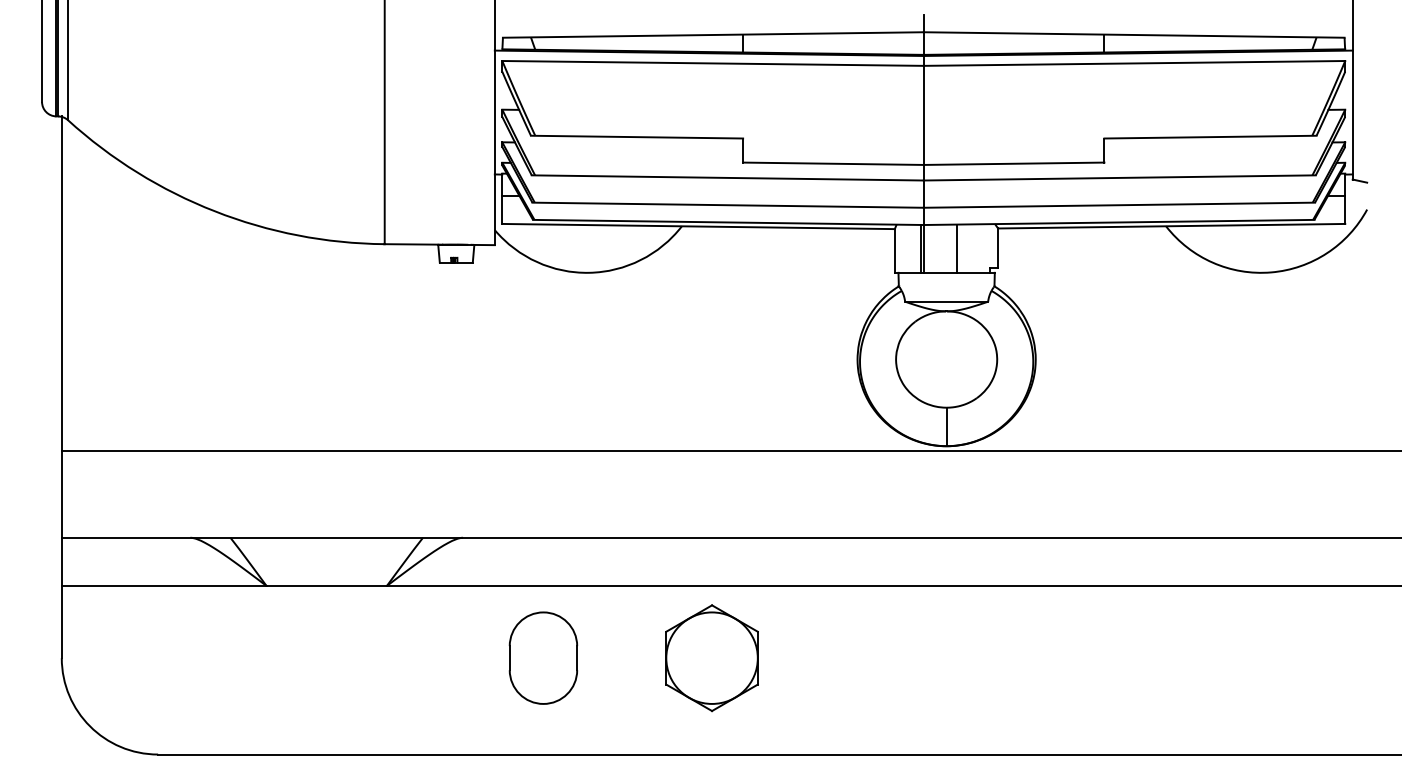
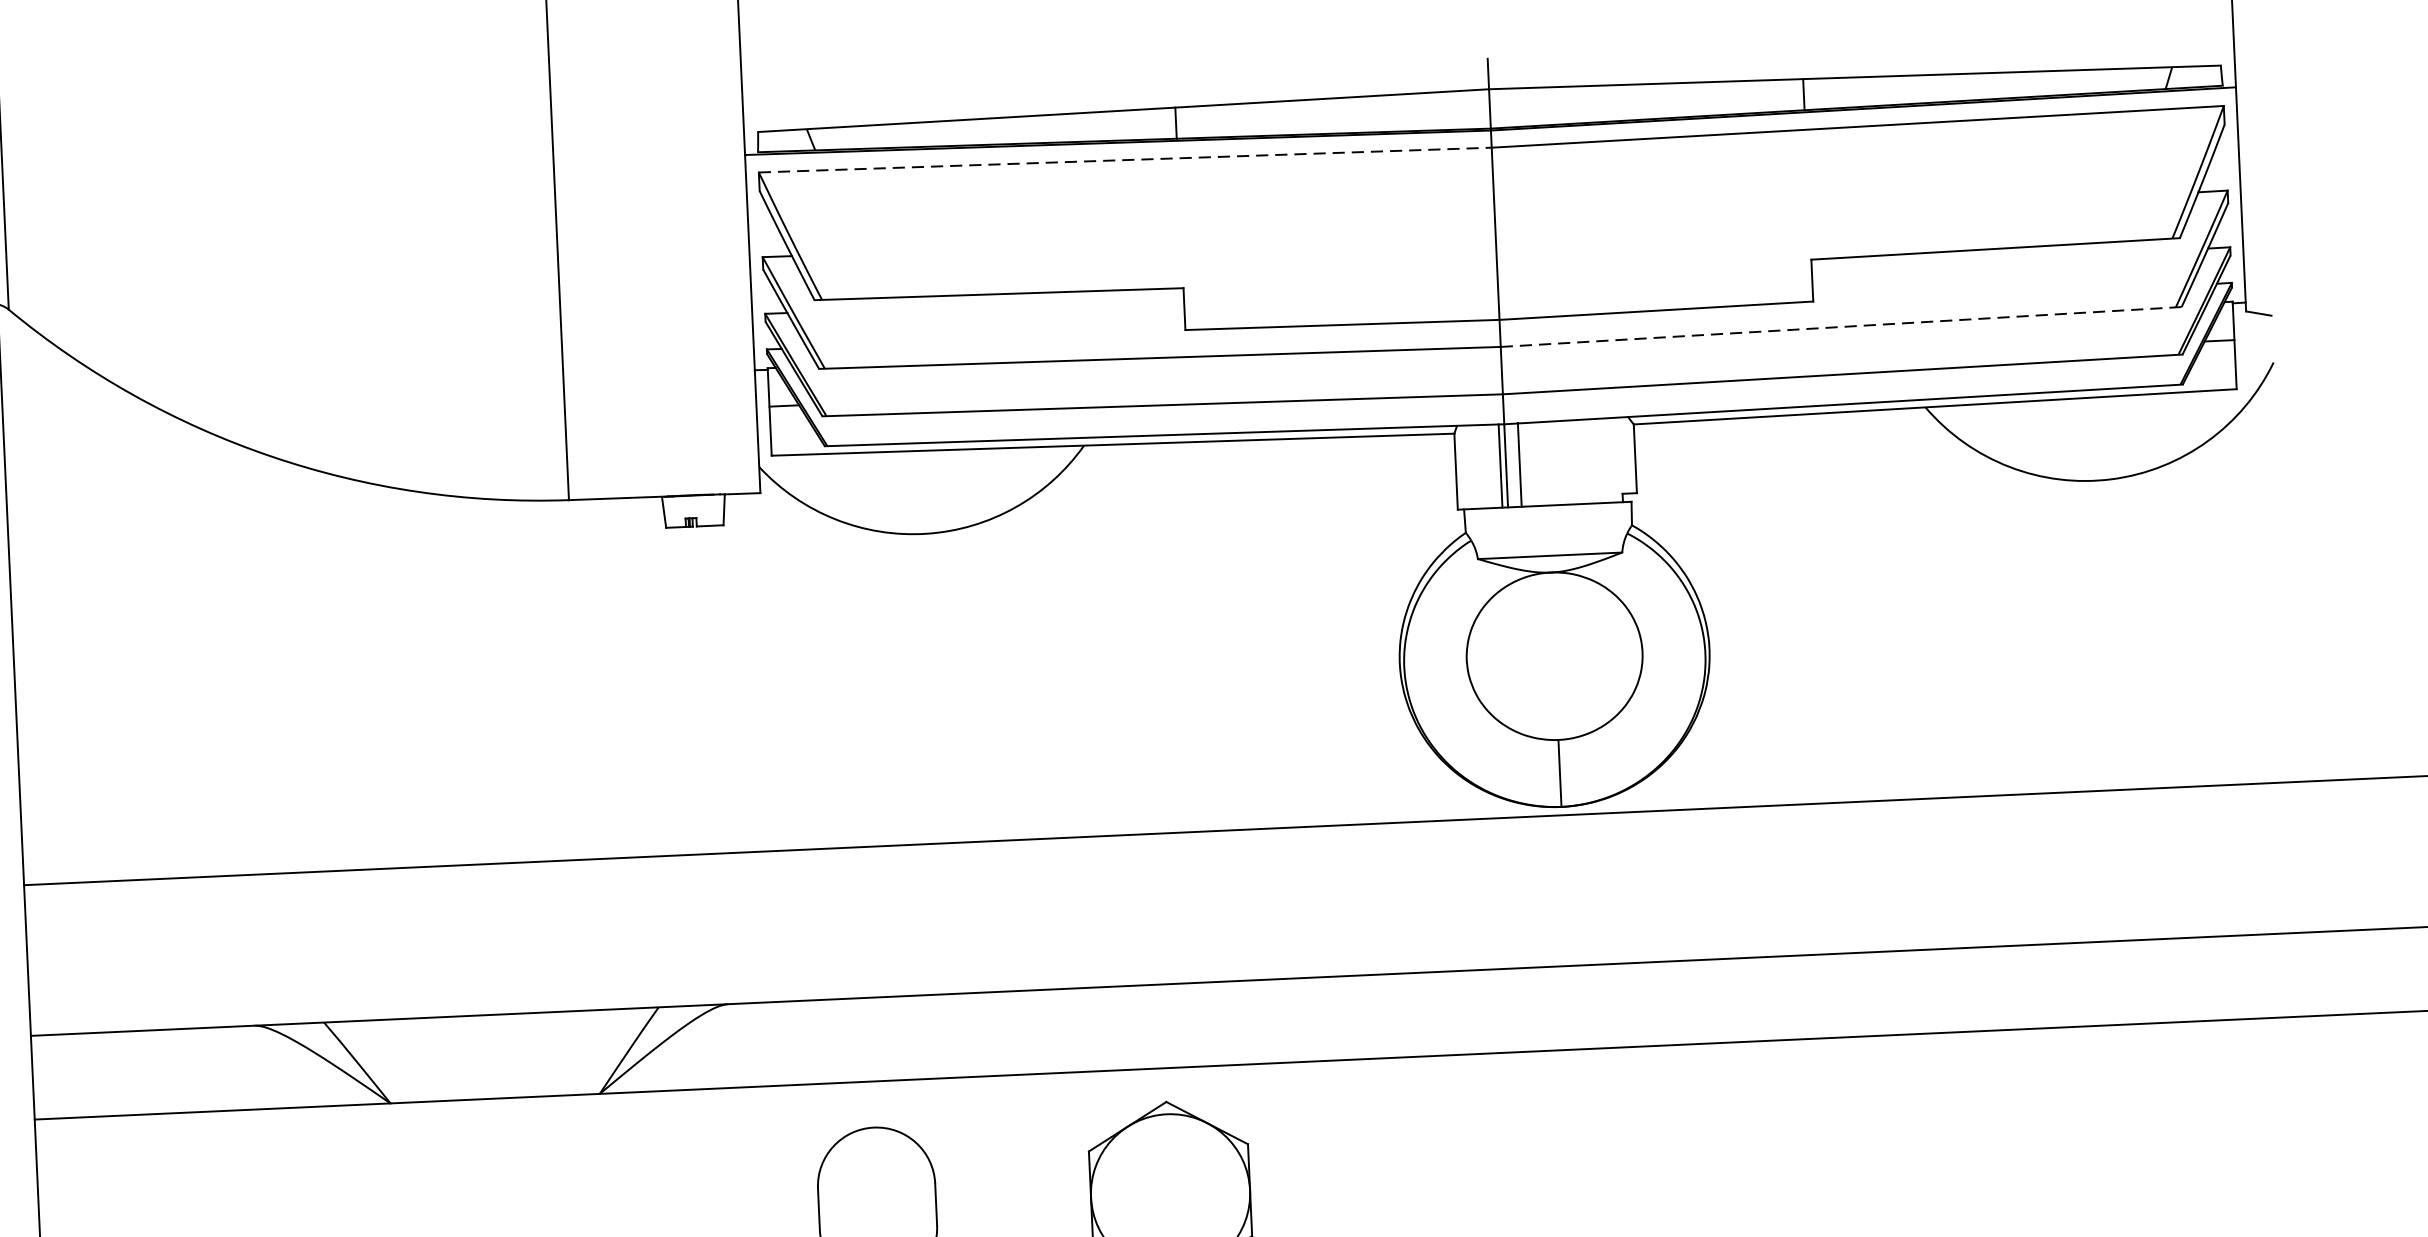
line: (713, 63) -> (1126, 160), solid -> dashed
line: (1120, 177) -> (1842, 326), solid -> dashed
line: (956, 248) -> (1519, 464), moved

